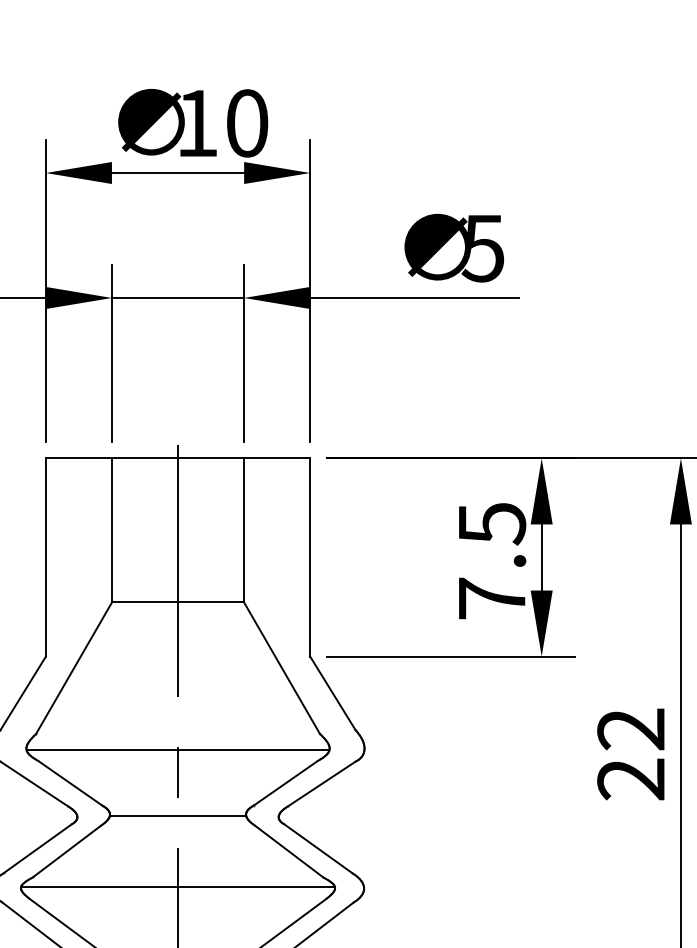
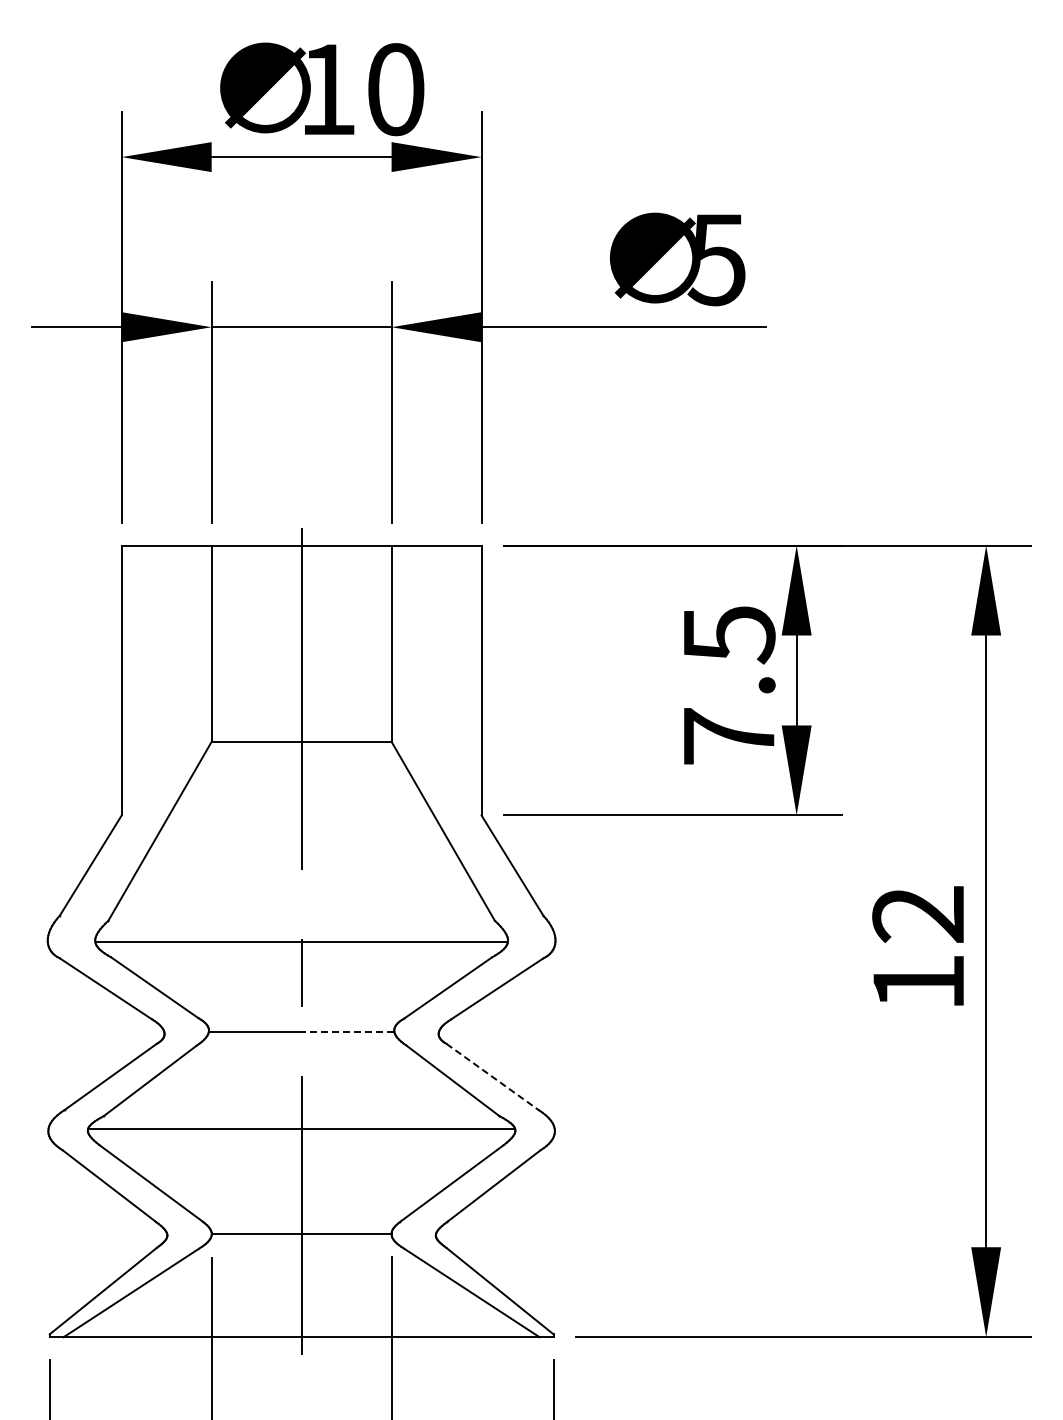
text: (630, 779) -> (917, 982), 22 -> 12
line: (211, 816) -> (347, 1032), solid -> dashed
line: (318, 848) -> (492, 1076), solid -> dashed

